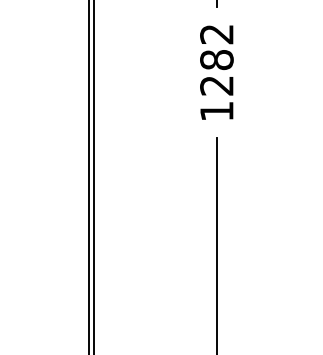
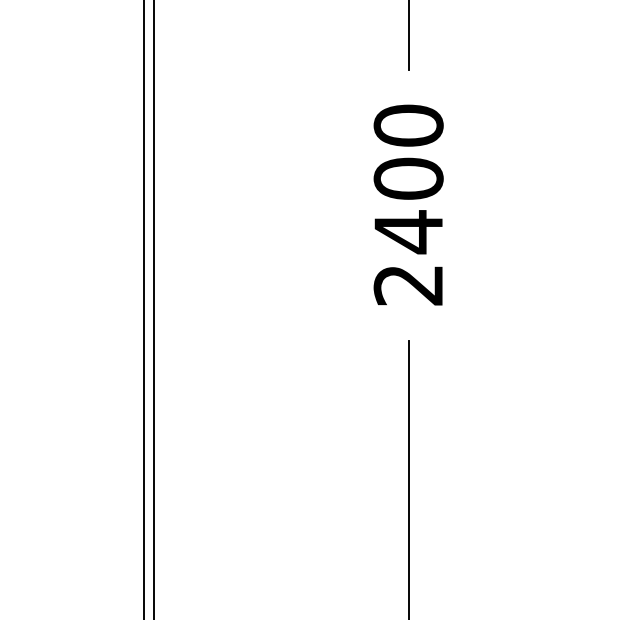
text: (216, 72) -> (407, 204), 1282 -> 2400

